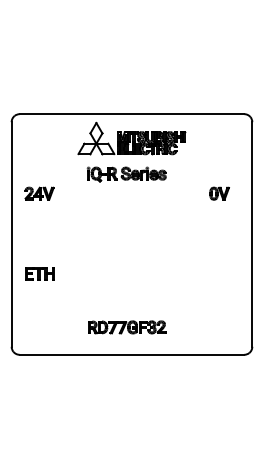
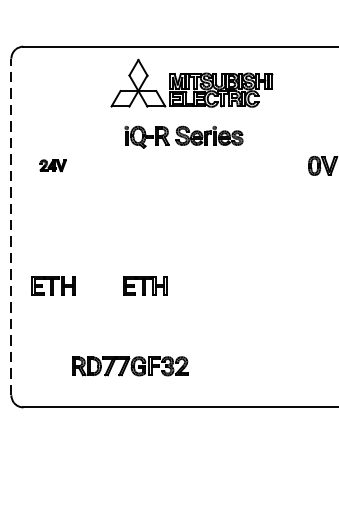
part: (39, 193) -> (53, 165), size x0.6
line: (11, 233) -> (11, 225), solid -> dashed
part: (100, 273) -> (144, 285), added
part: (127, 327) -> (131, 366), moved

